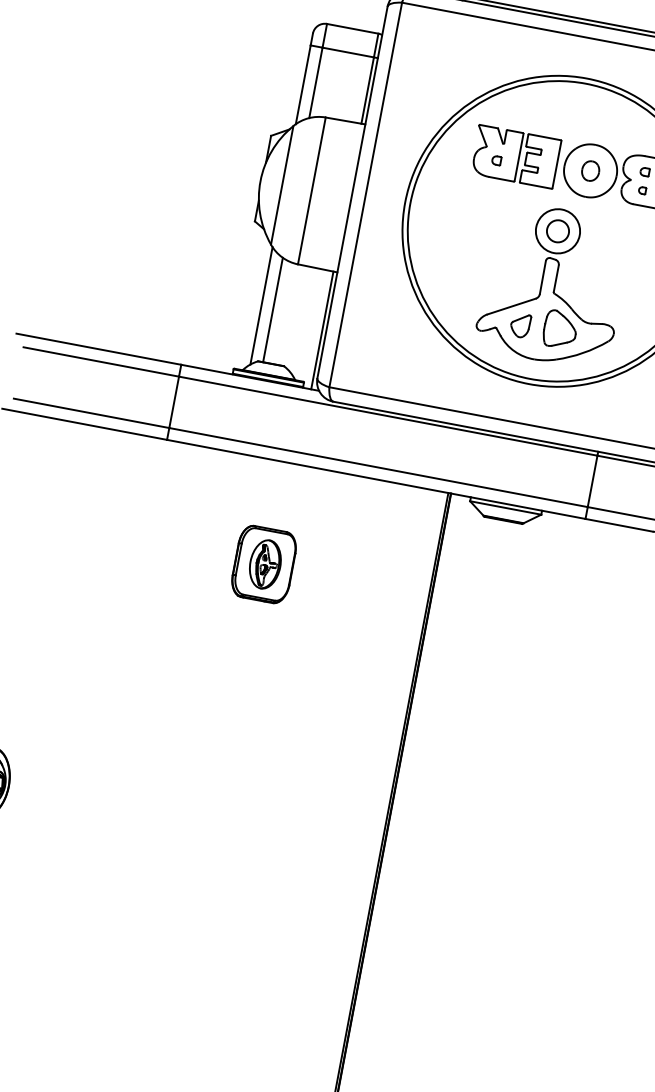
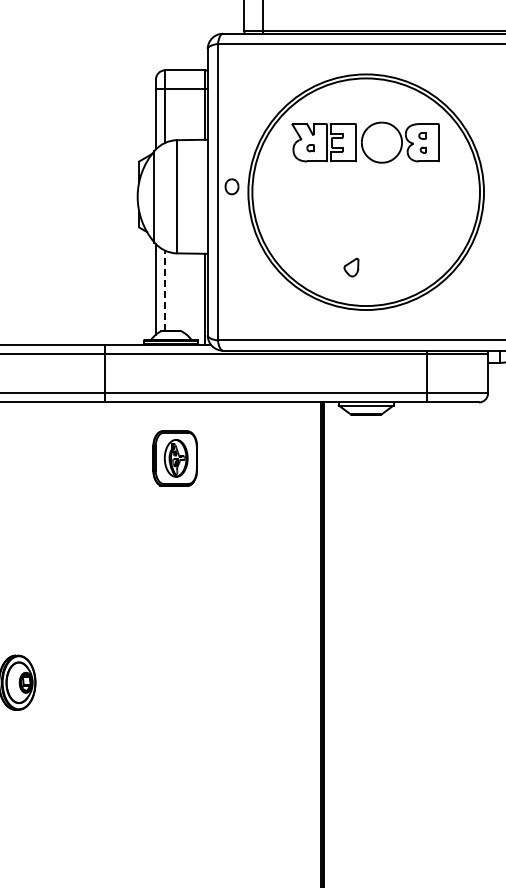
part: (590, 170) -> (231, 186), moved
part: (553, 284) -> (370, 232), removed
line: (273, 309) -> (165, 290), solid -> dashed
part: (263, 564) -> (174, 458), moved

